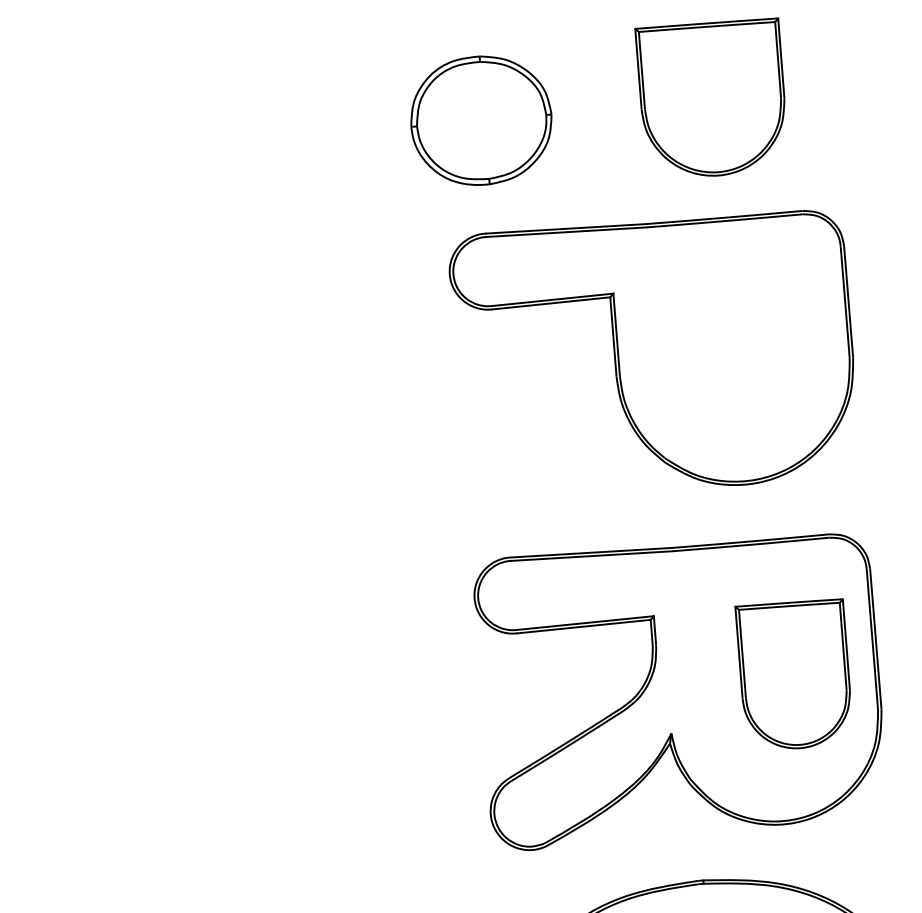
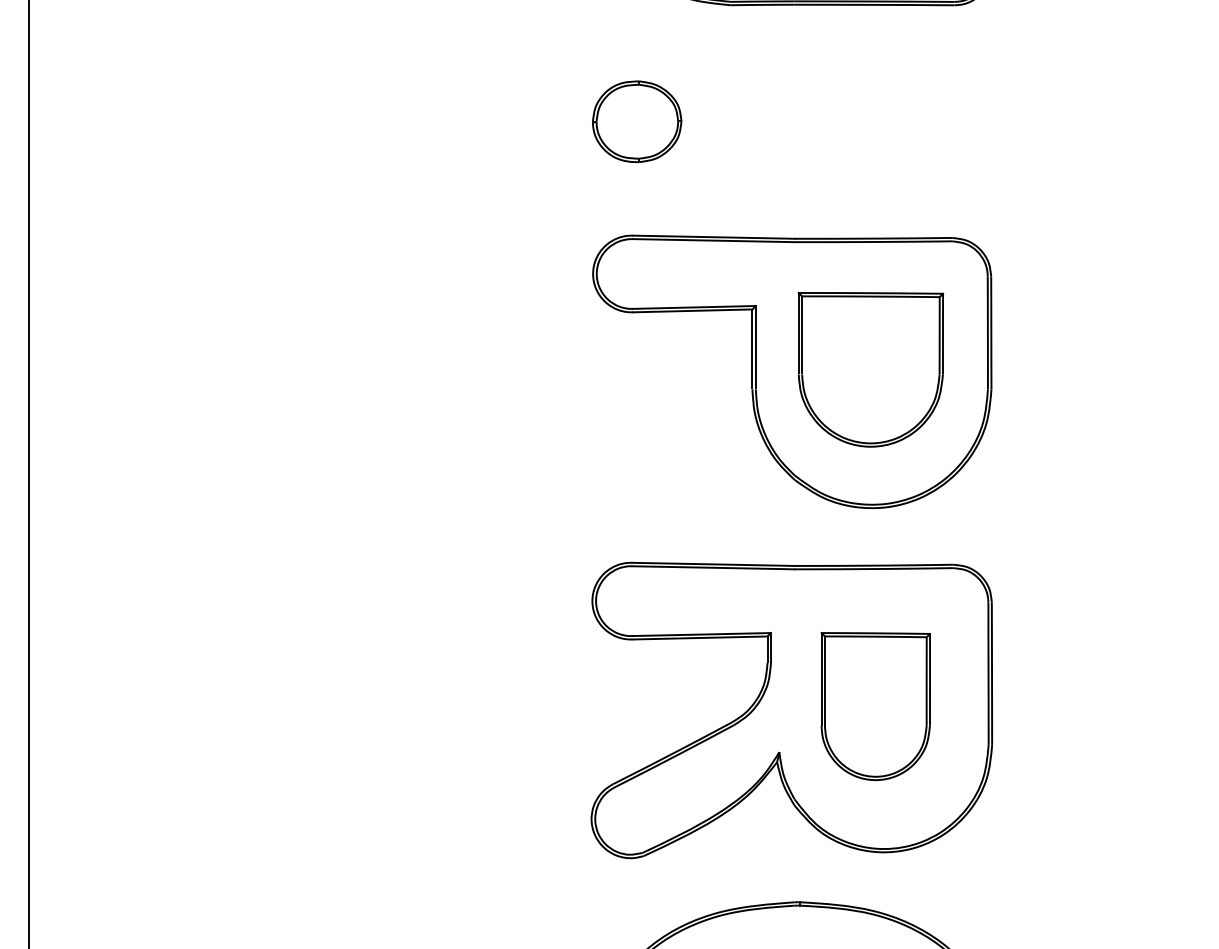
part: (712, 99) -> (870, 369), moved
part: (481, 120) -> (637, 121), size x0.62
part: (794, 675) -> (875, 706), moved

